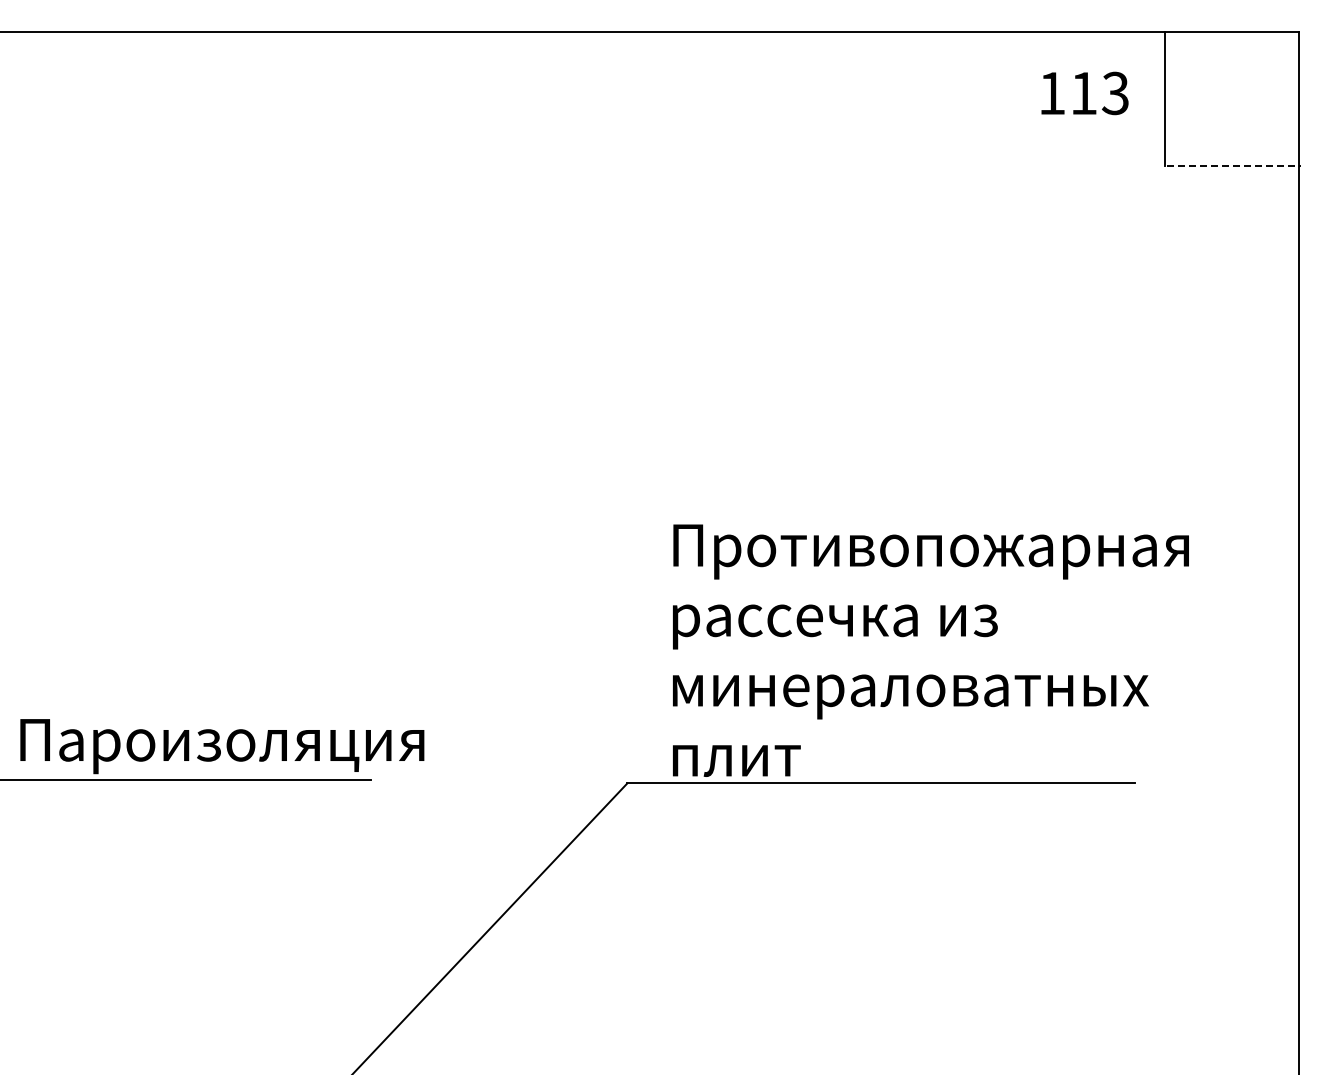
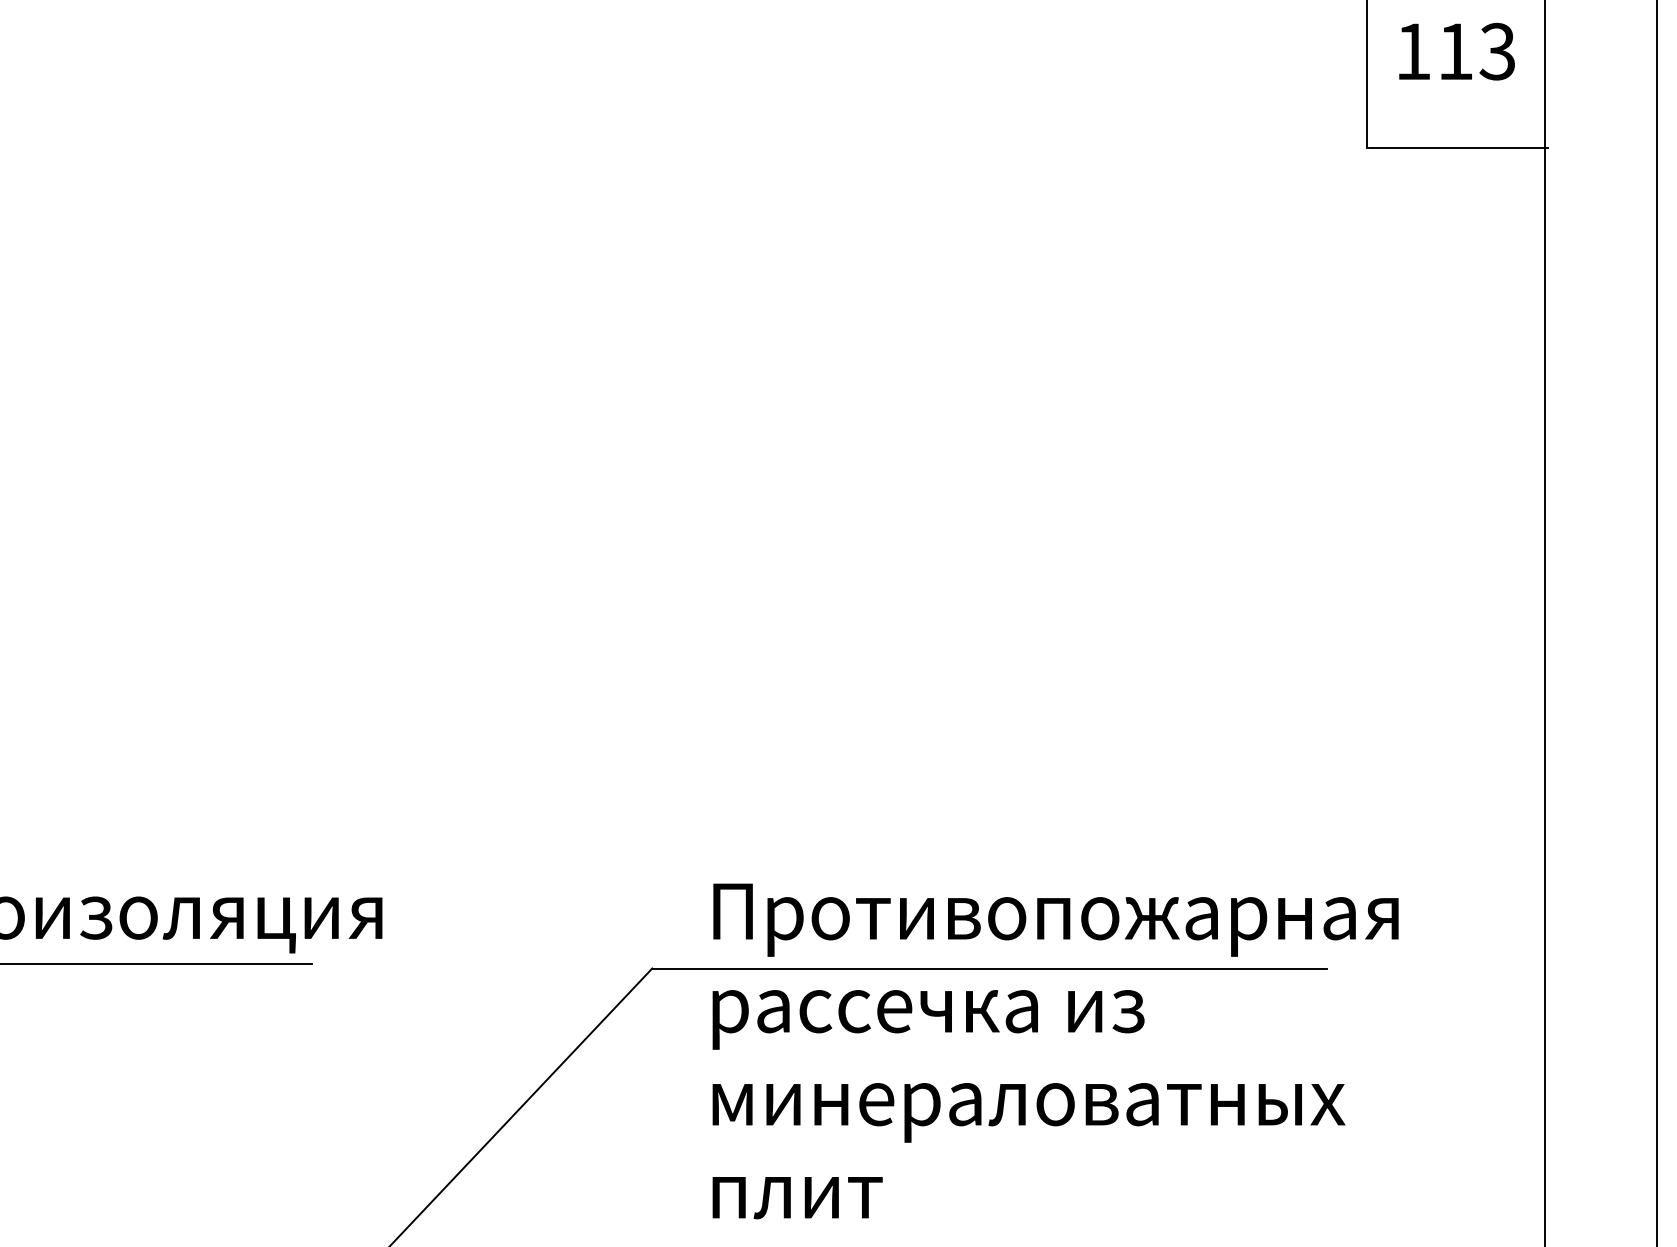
text: (1084, 93) -> (1456, 51), moved
line: (1234, 166) -> (1459, 148), dashed -> solid
text: (930, 650) -> (1055, 1051), moved

